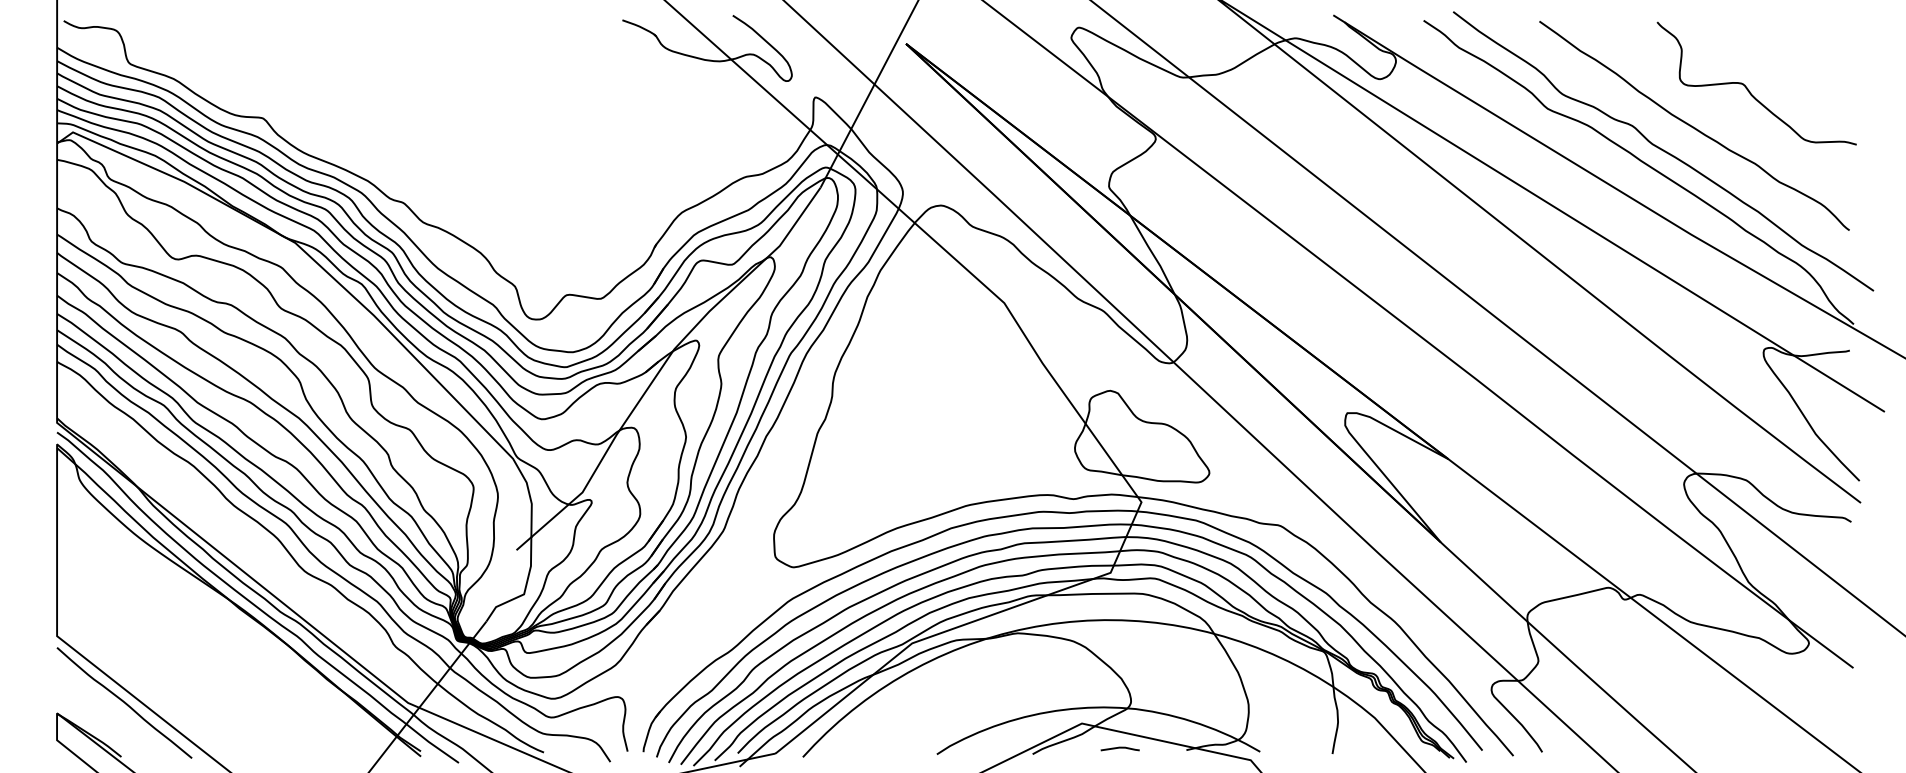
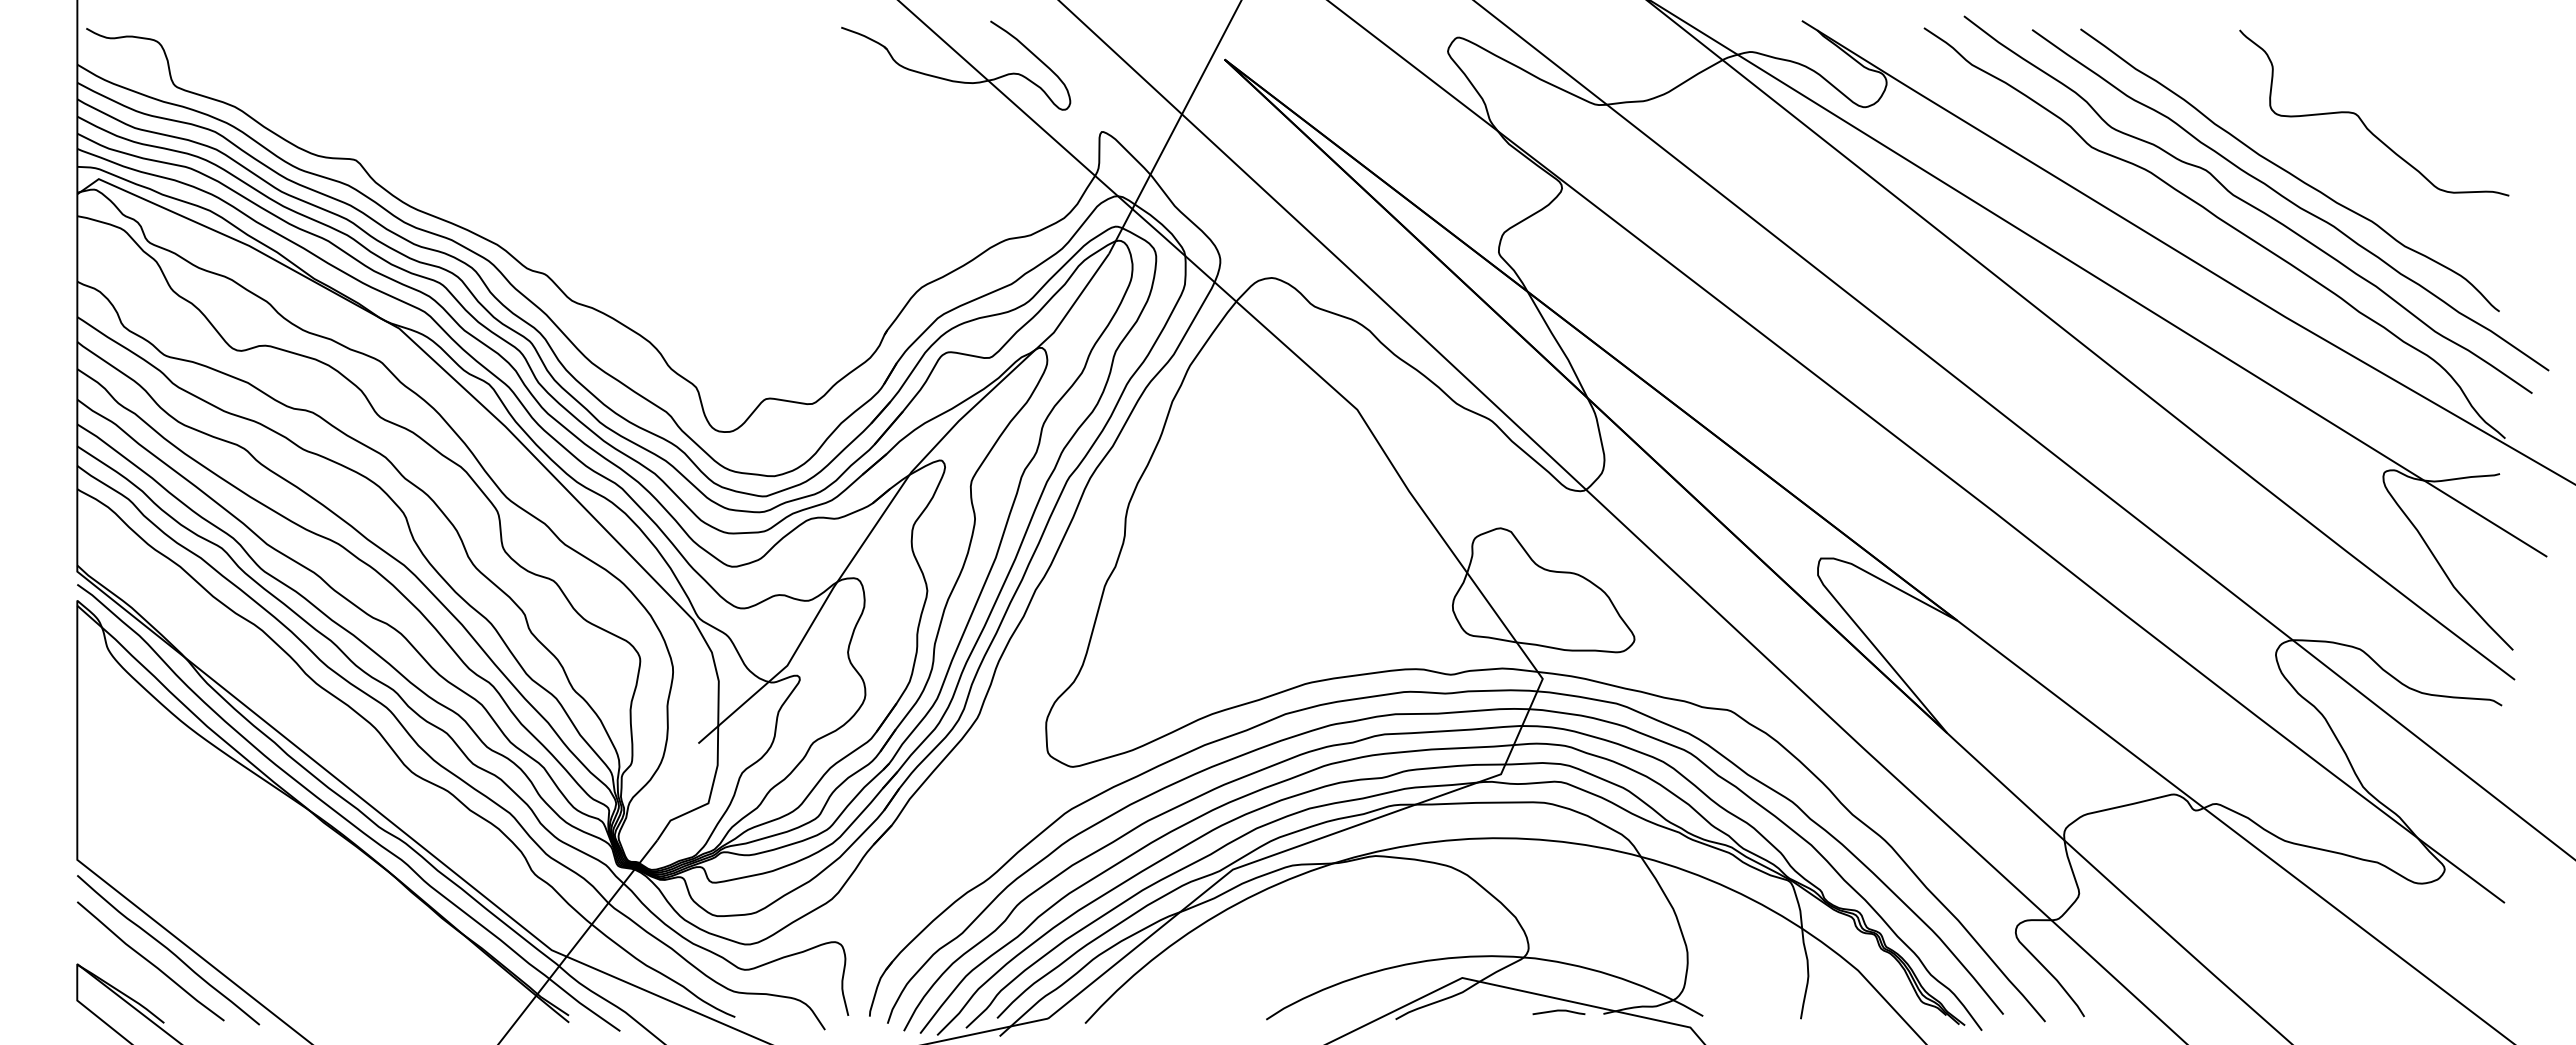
curve: (1694, 148) -> (2290, 200), added
curve: (111, 711) -> (150, 961), added
line: (1119, 748) -> (1558, 1011), moved

